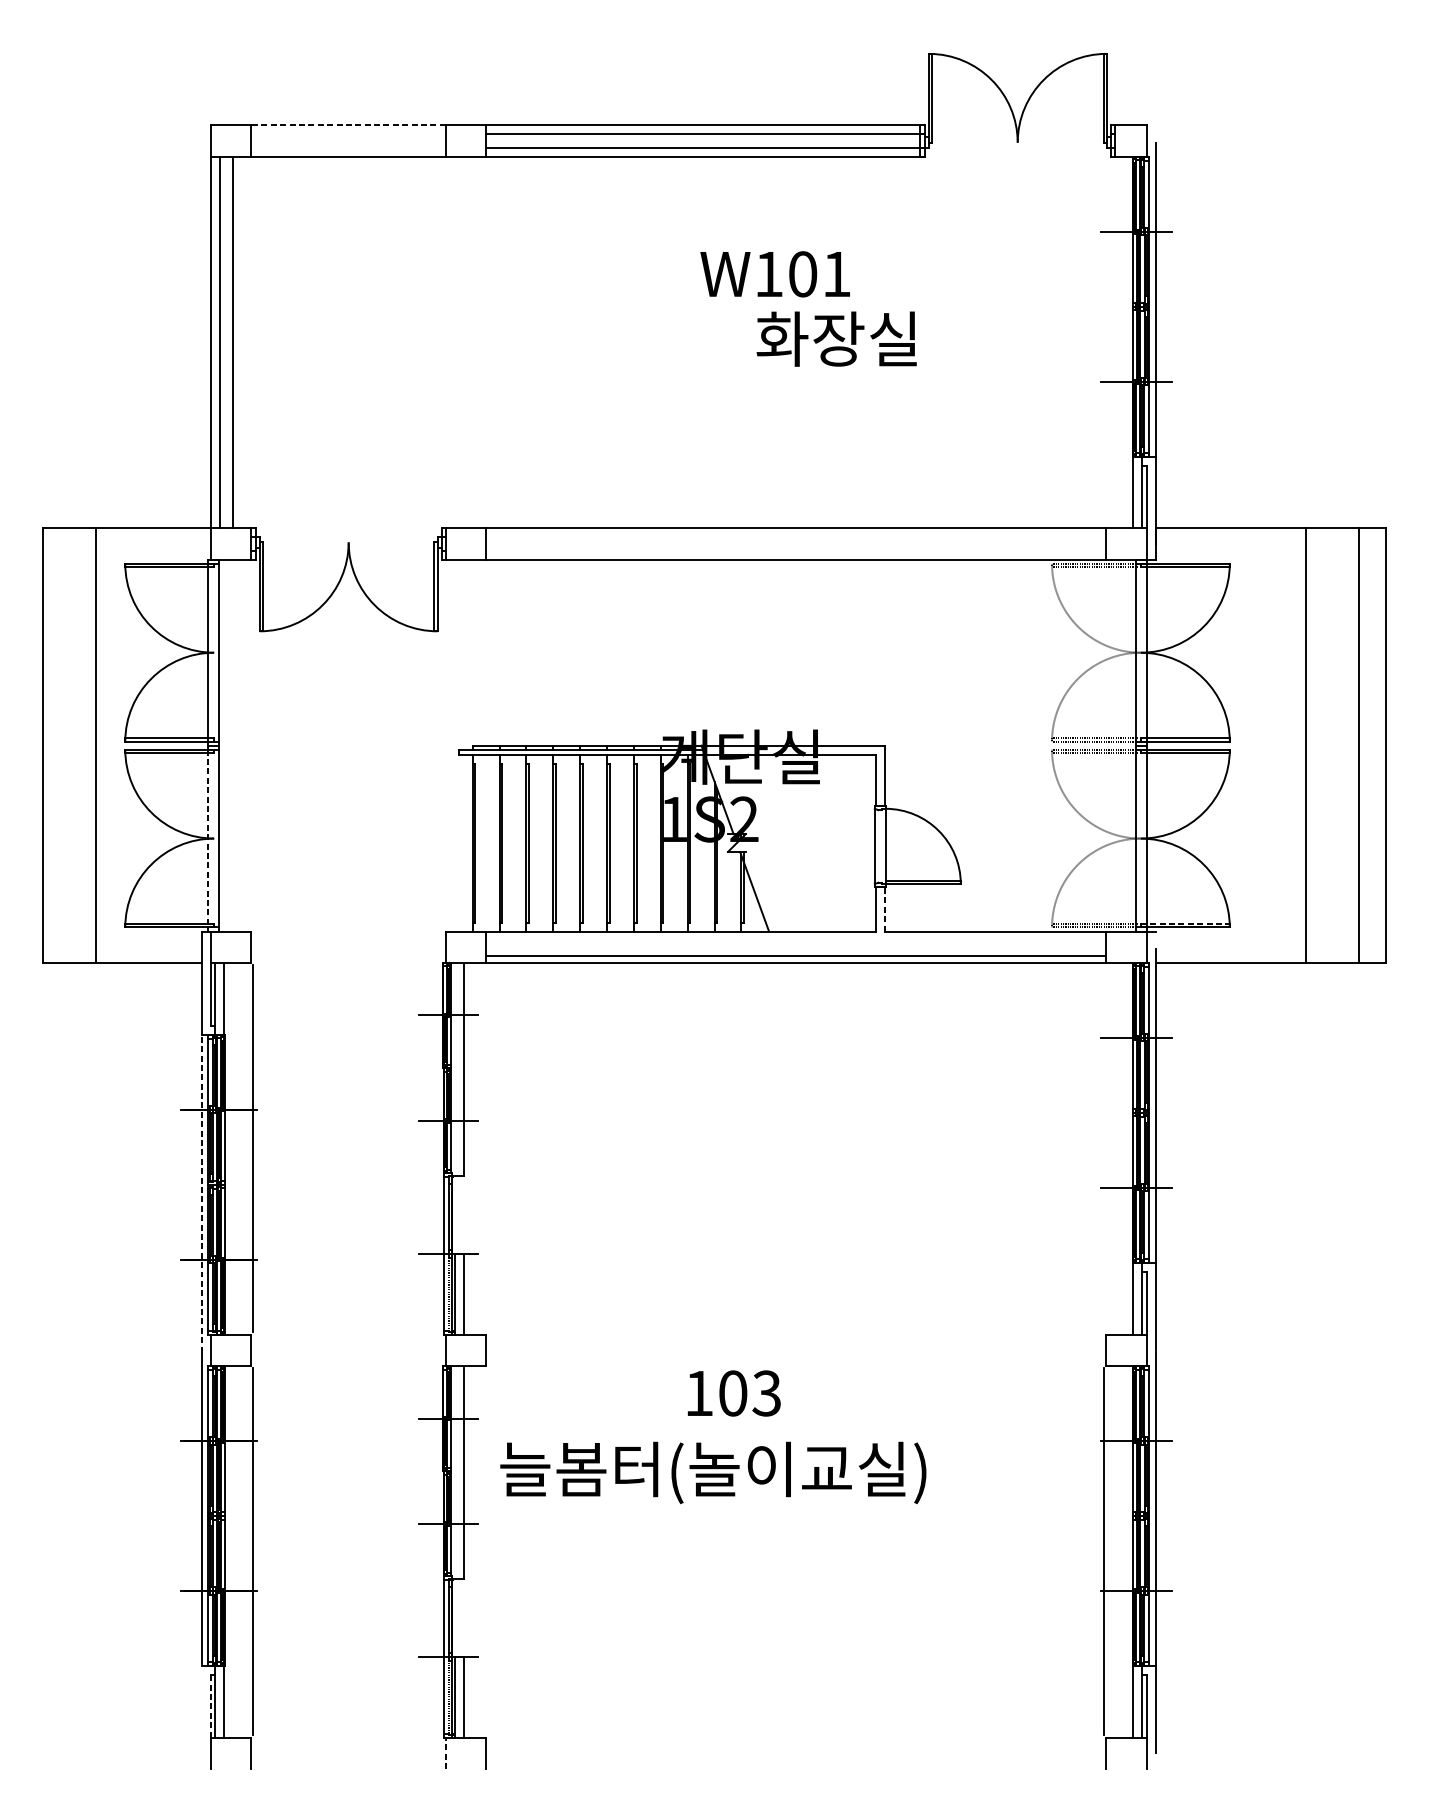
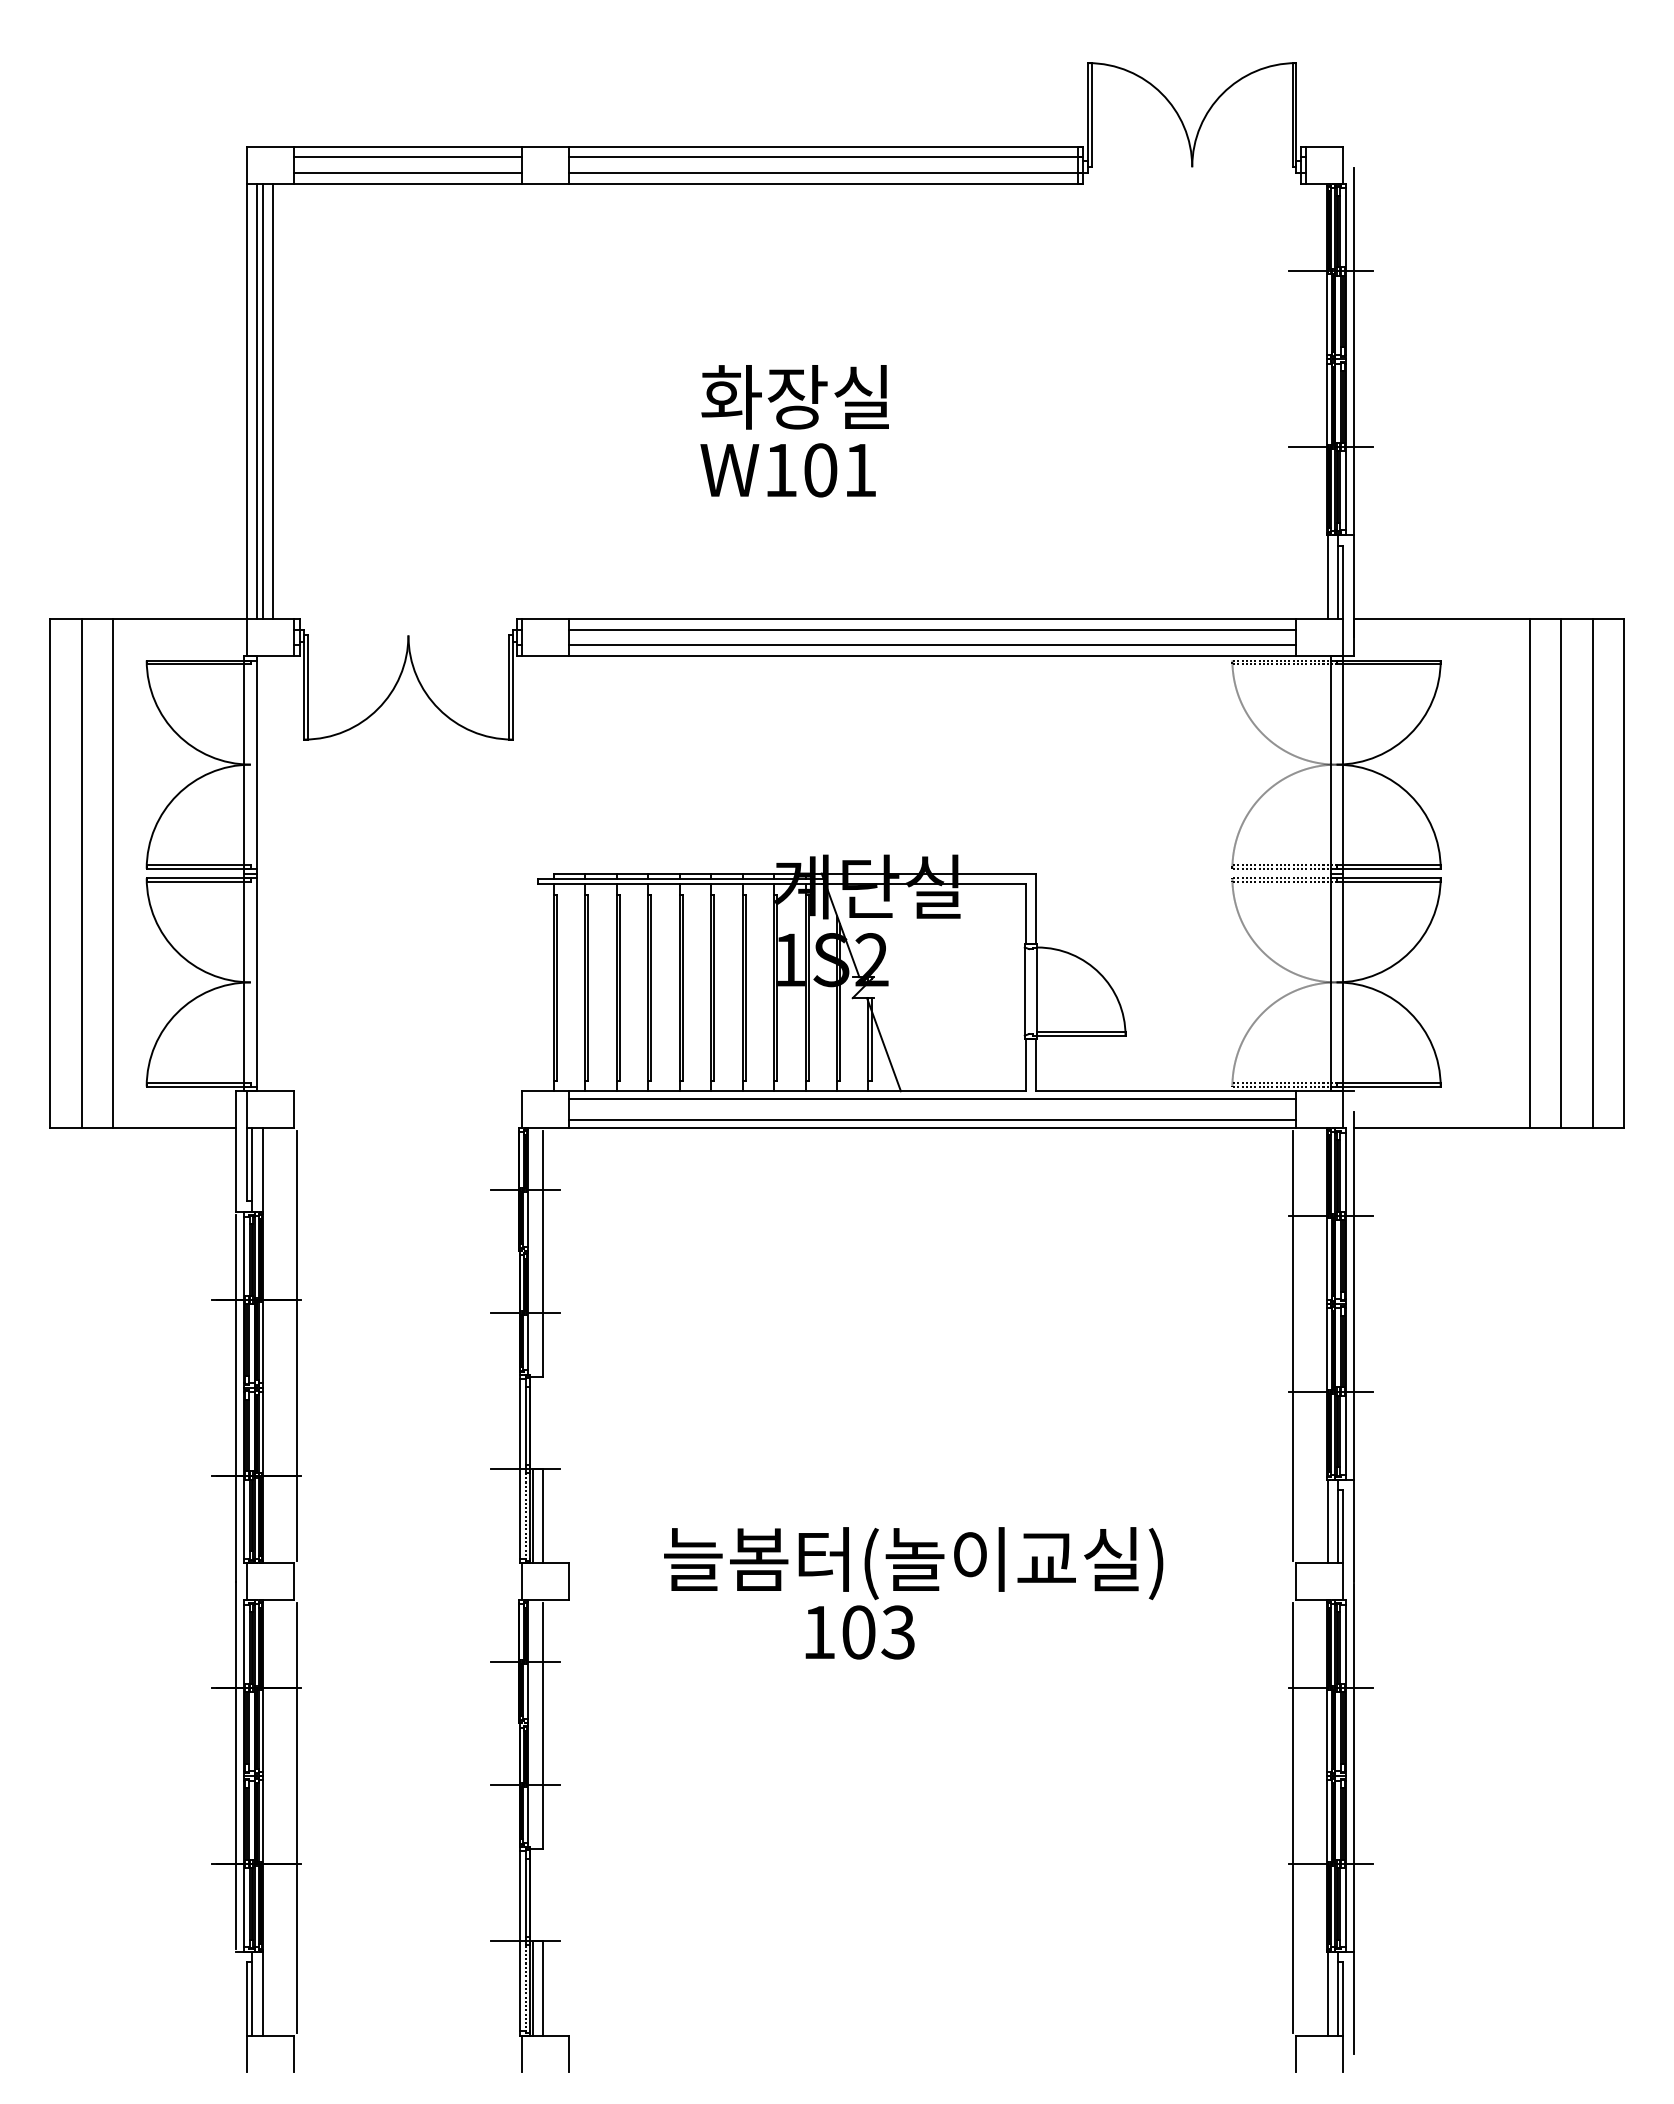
line: (347, 125) -> (407, 146), dashed -> solid
line: (347, 134) -> (407, 157), added
line: (347, 148) -> (407, 173), added
text: (774, 274) -> (787, 470), moved
text: (836, 339) -> (794, 397), moved
line: (224, 342) -> (262, 401), added
line: (796, 537) -> (932, 629), added
line: (796, 551) -> (932, 645), added
line: (69, 745) -> (81, 873), added
line: (1332, 745) -> (1561, 873), added
line: (208, 838) -> (244, 982), dashed -> solid
line: (884, 908) -> (1036, 1064), dashed -> solid
line: (1186, 924) -> (1389, 1082), dashed -> solid
line: (796, 938) -> (932, 1099), added
line: (1104, 1148) -> (1293, 1345), added
line: (201, 1193) -> (236, 1398), dashed -> solid
text: (713, 1472) -> (913, 1563), moved
line: (210, 1705) -> (246, 1998), dashed -> solid
line: (446, 1752) -> (522, 2053), dashed -> solid

